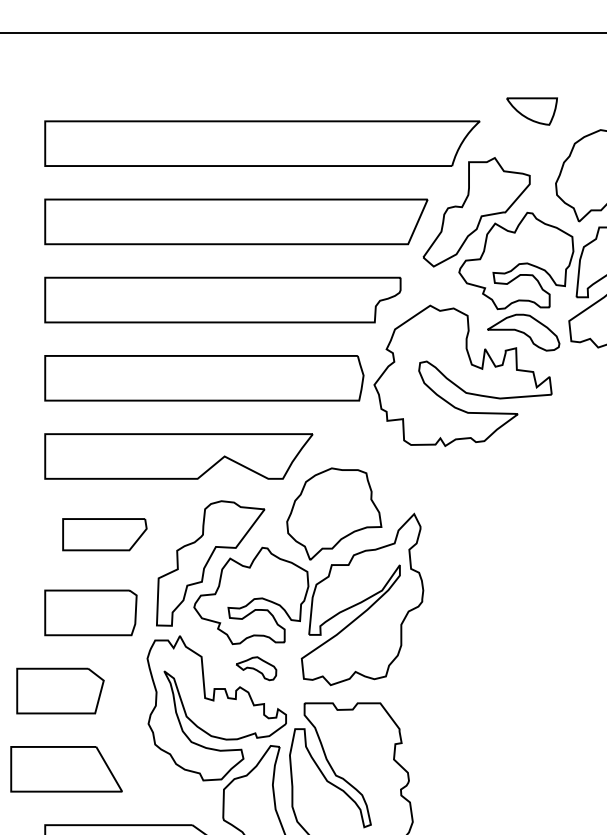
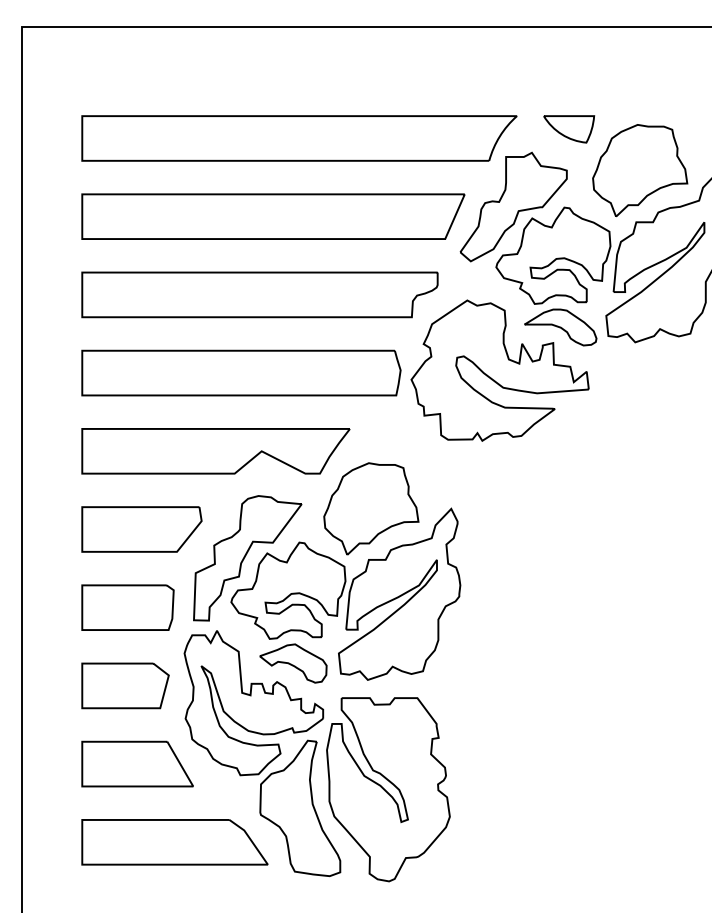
part: (532, 111) -> (569, 129), moved
part: (104, 534) -> (141, 529), size x1.43
part: (256, 668) -> (293, 663), size x1.67
part: (60, 690) -> (125, 685), moved
part: (66, 768) -> (137, 763), moved

